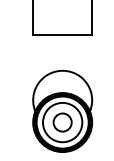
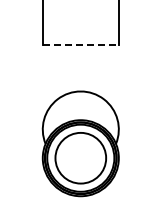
line: (63, 34) -> (81, 44), solid -> dashed
circle: (62, 121) -> (80, 157), removed

